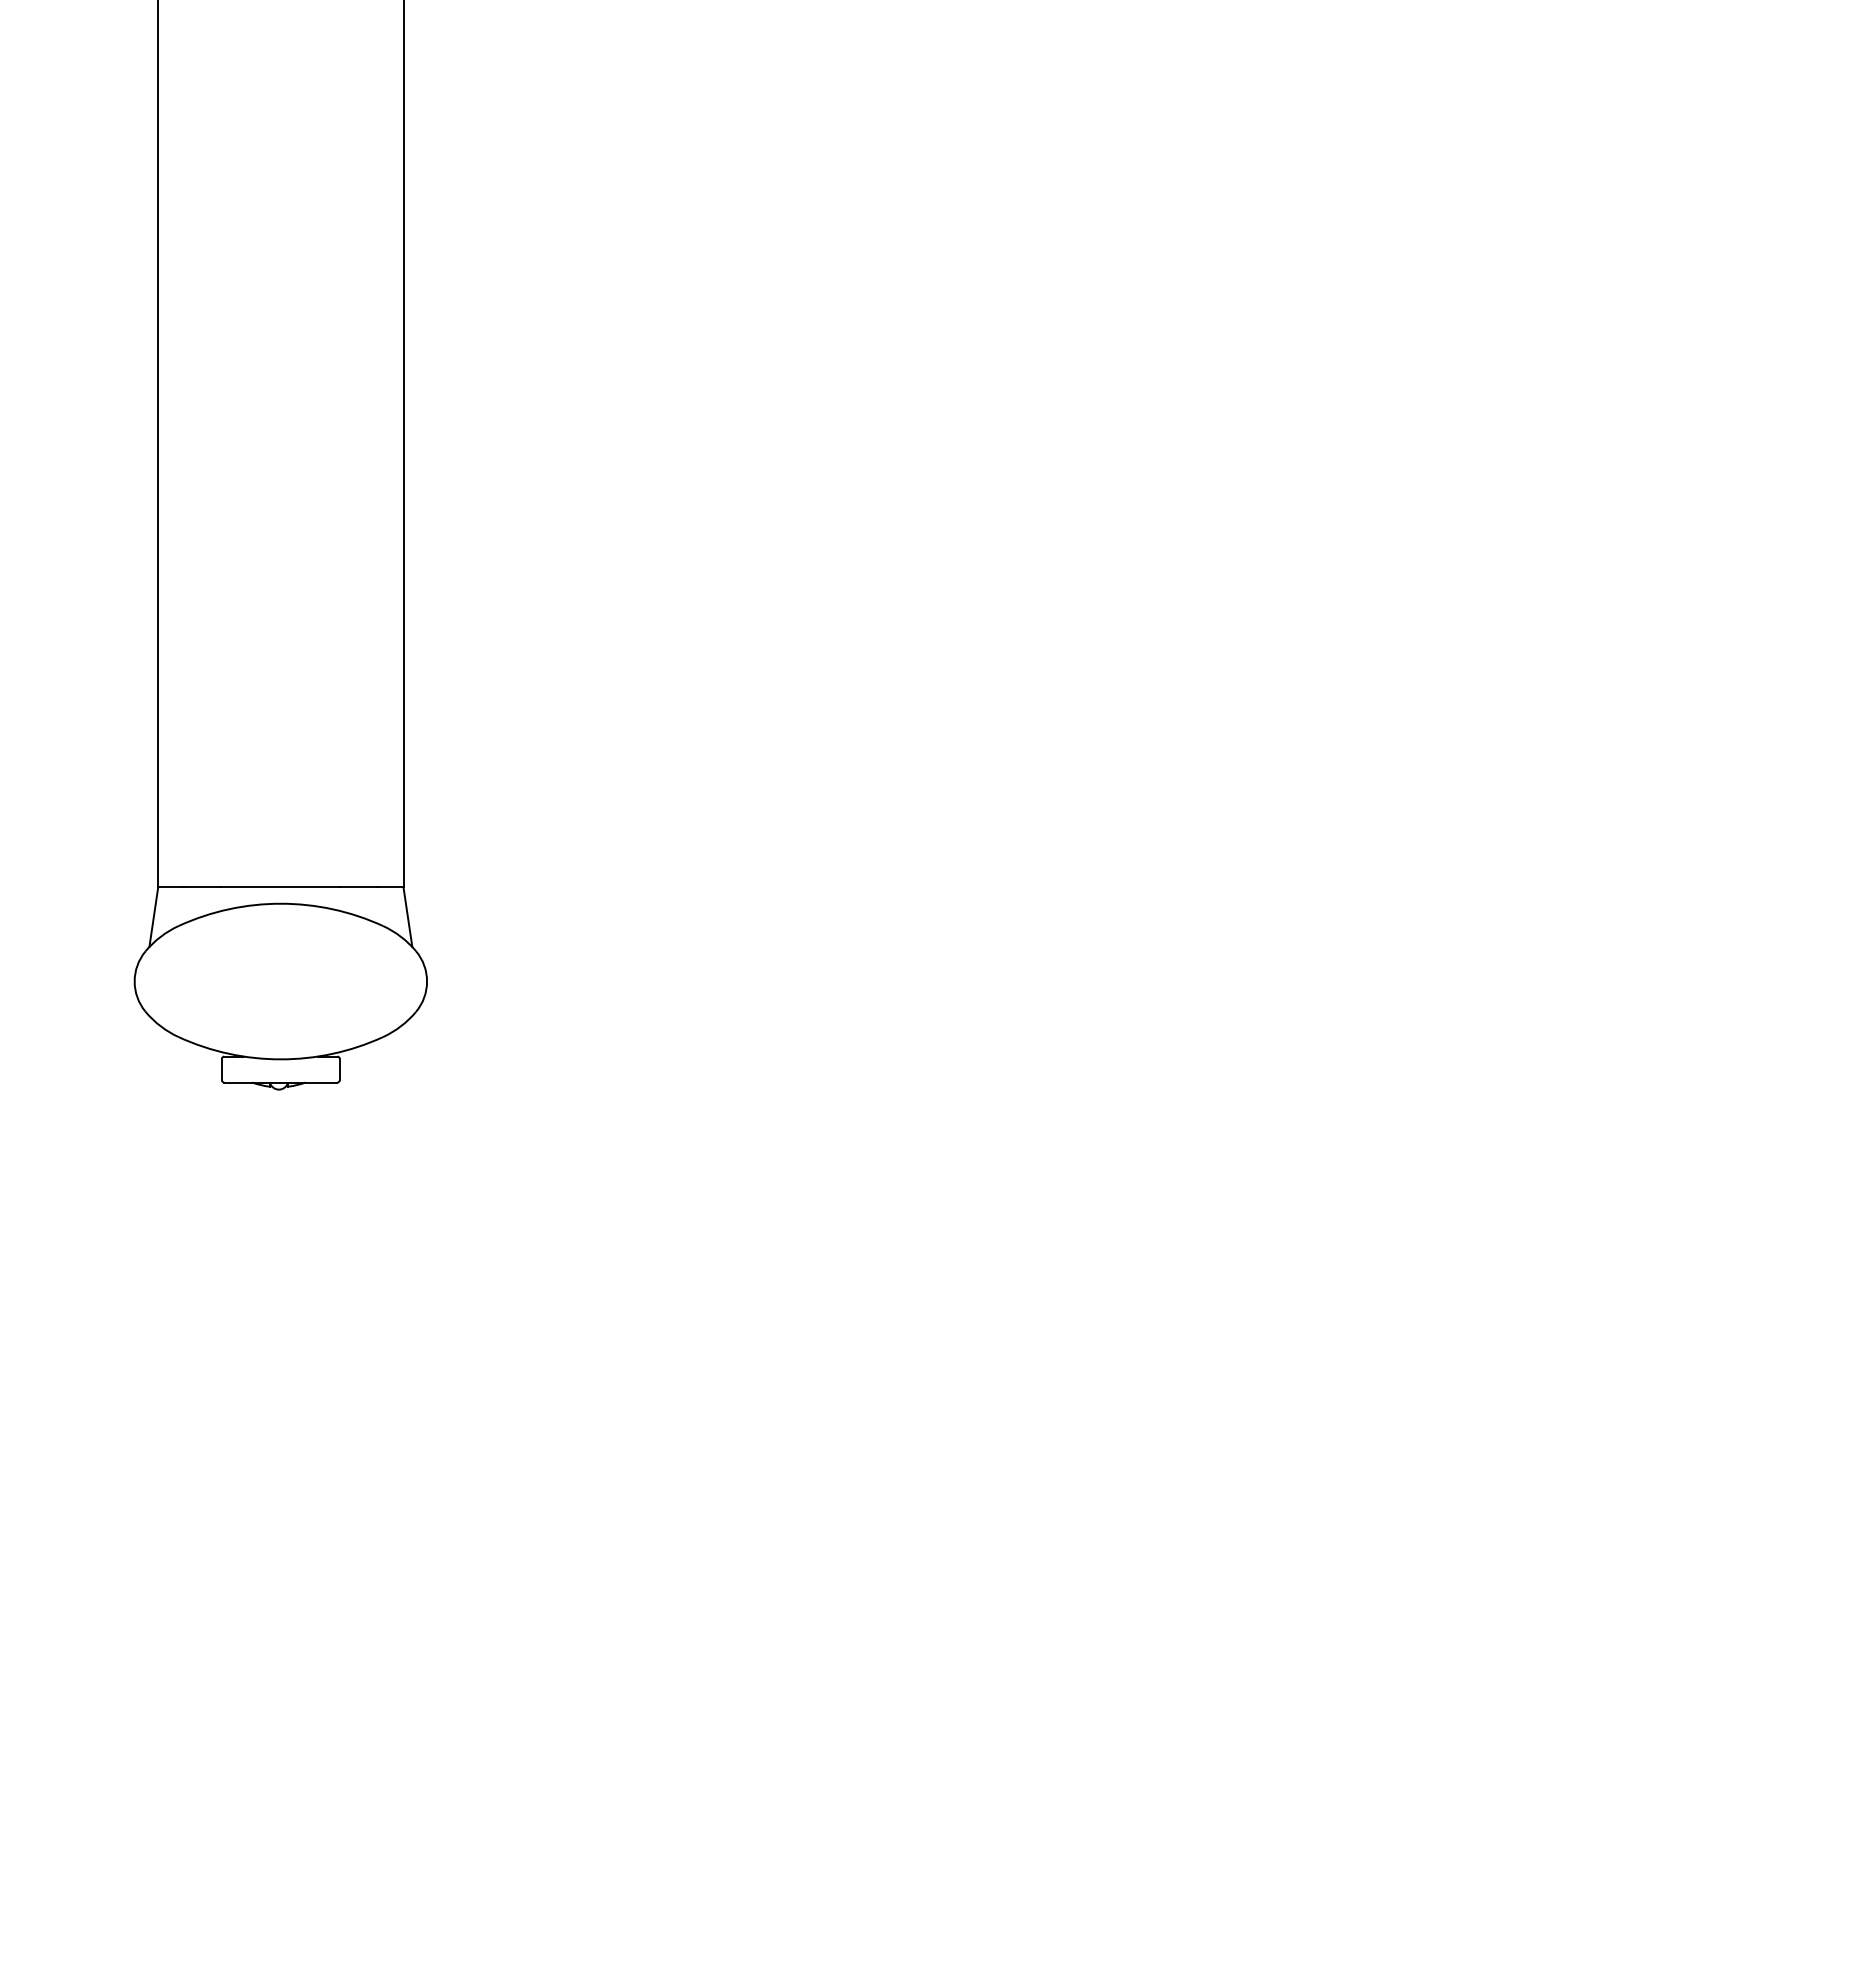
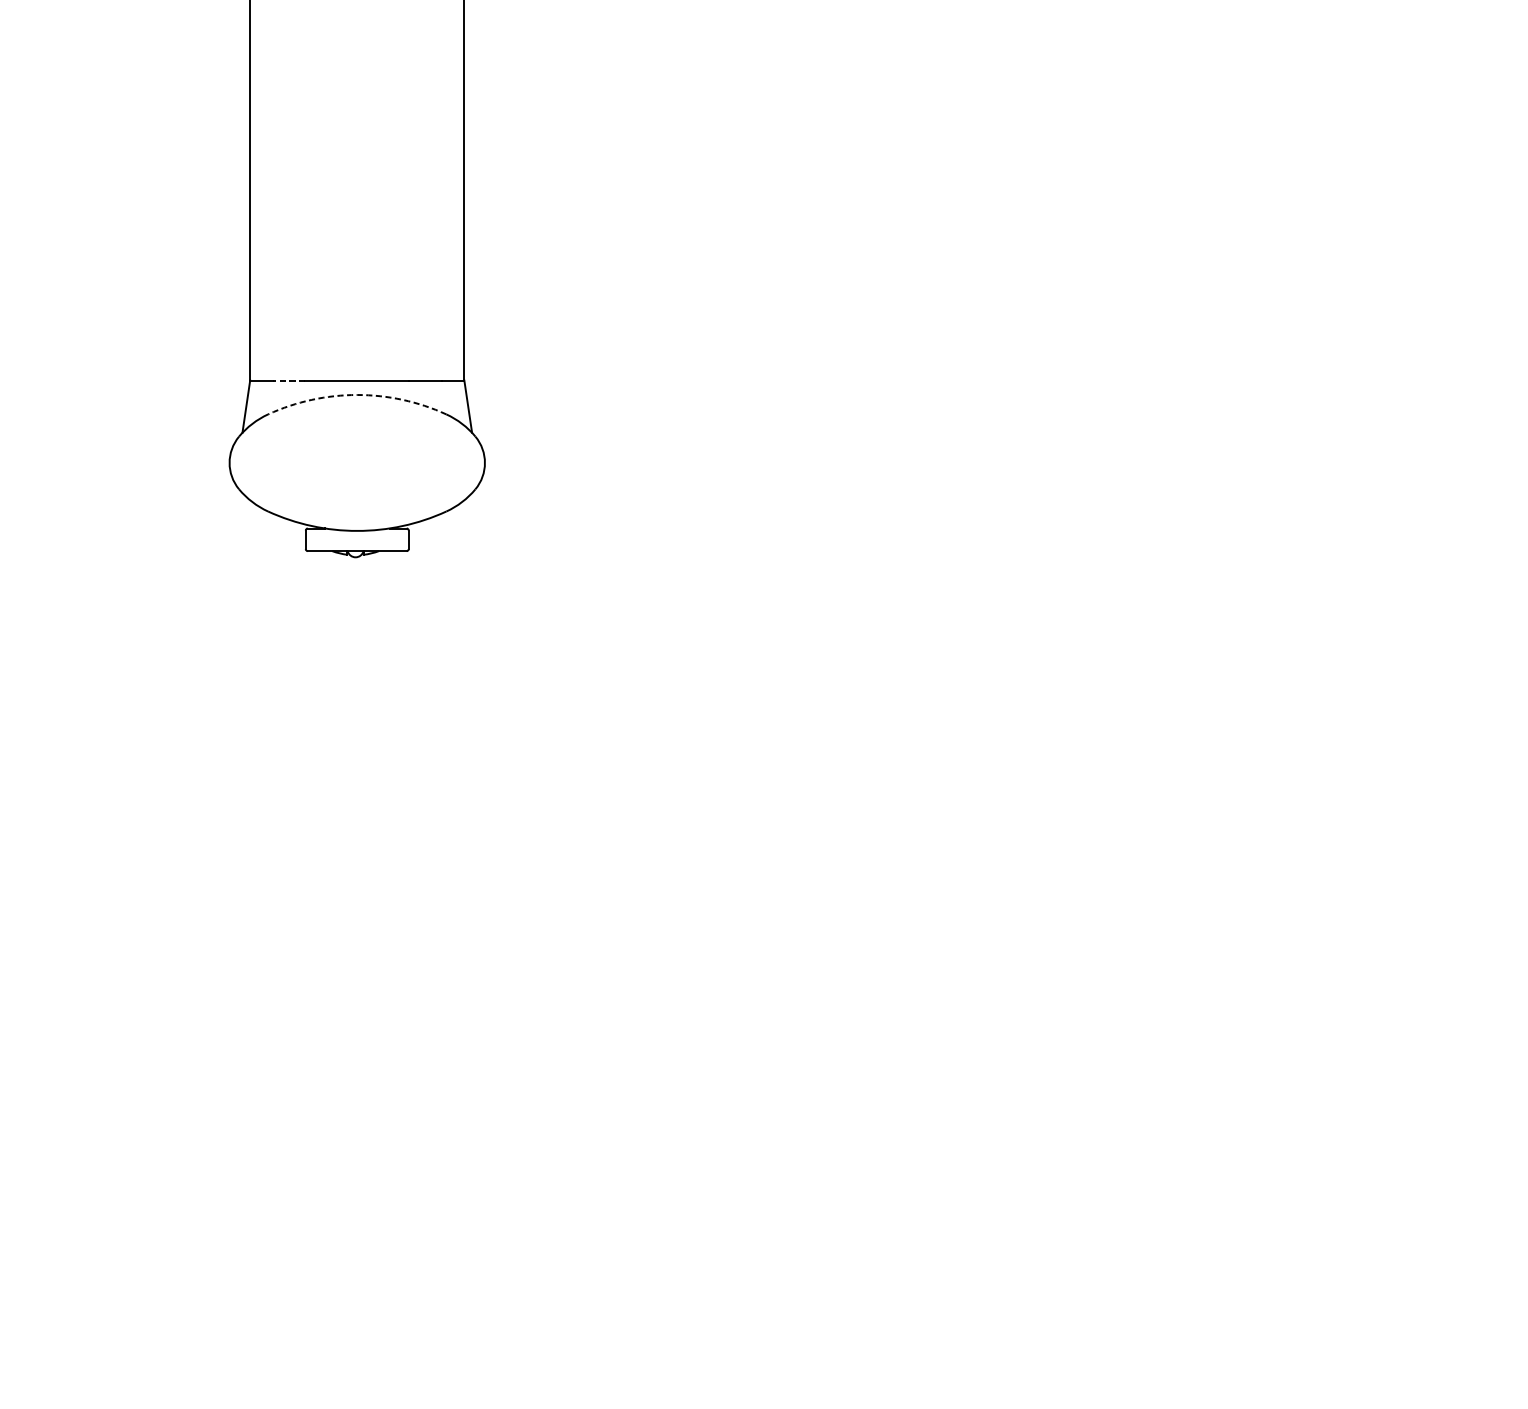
line: (202, 887) -> (288, 380), solid -> dashed
arc: (280, 903) -> (356, 394), solid -> dashed

